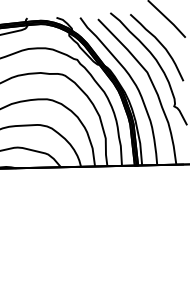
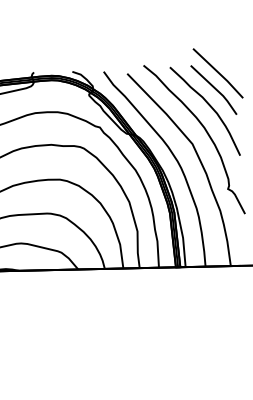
part: (163, 31) -> (213, 89), added

